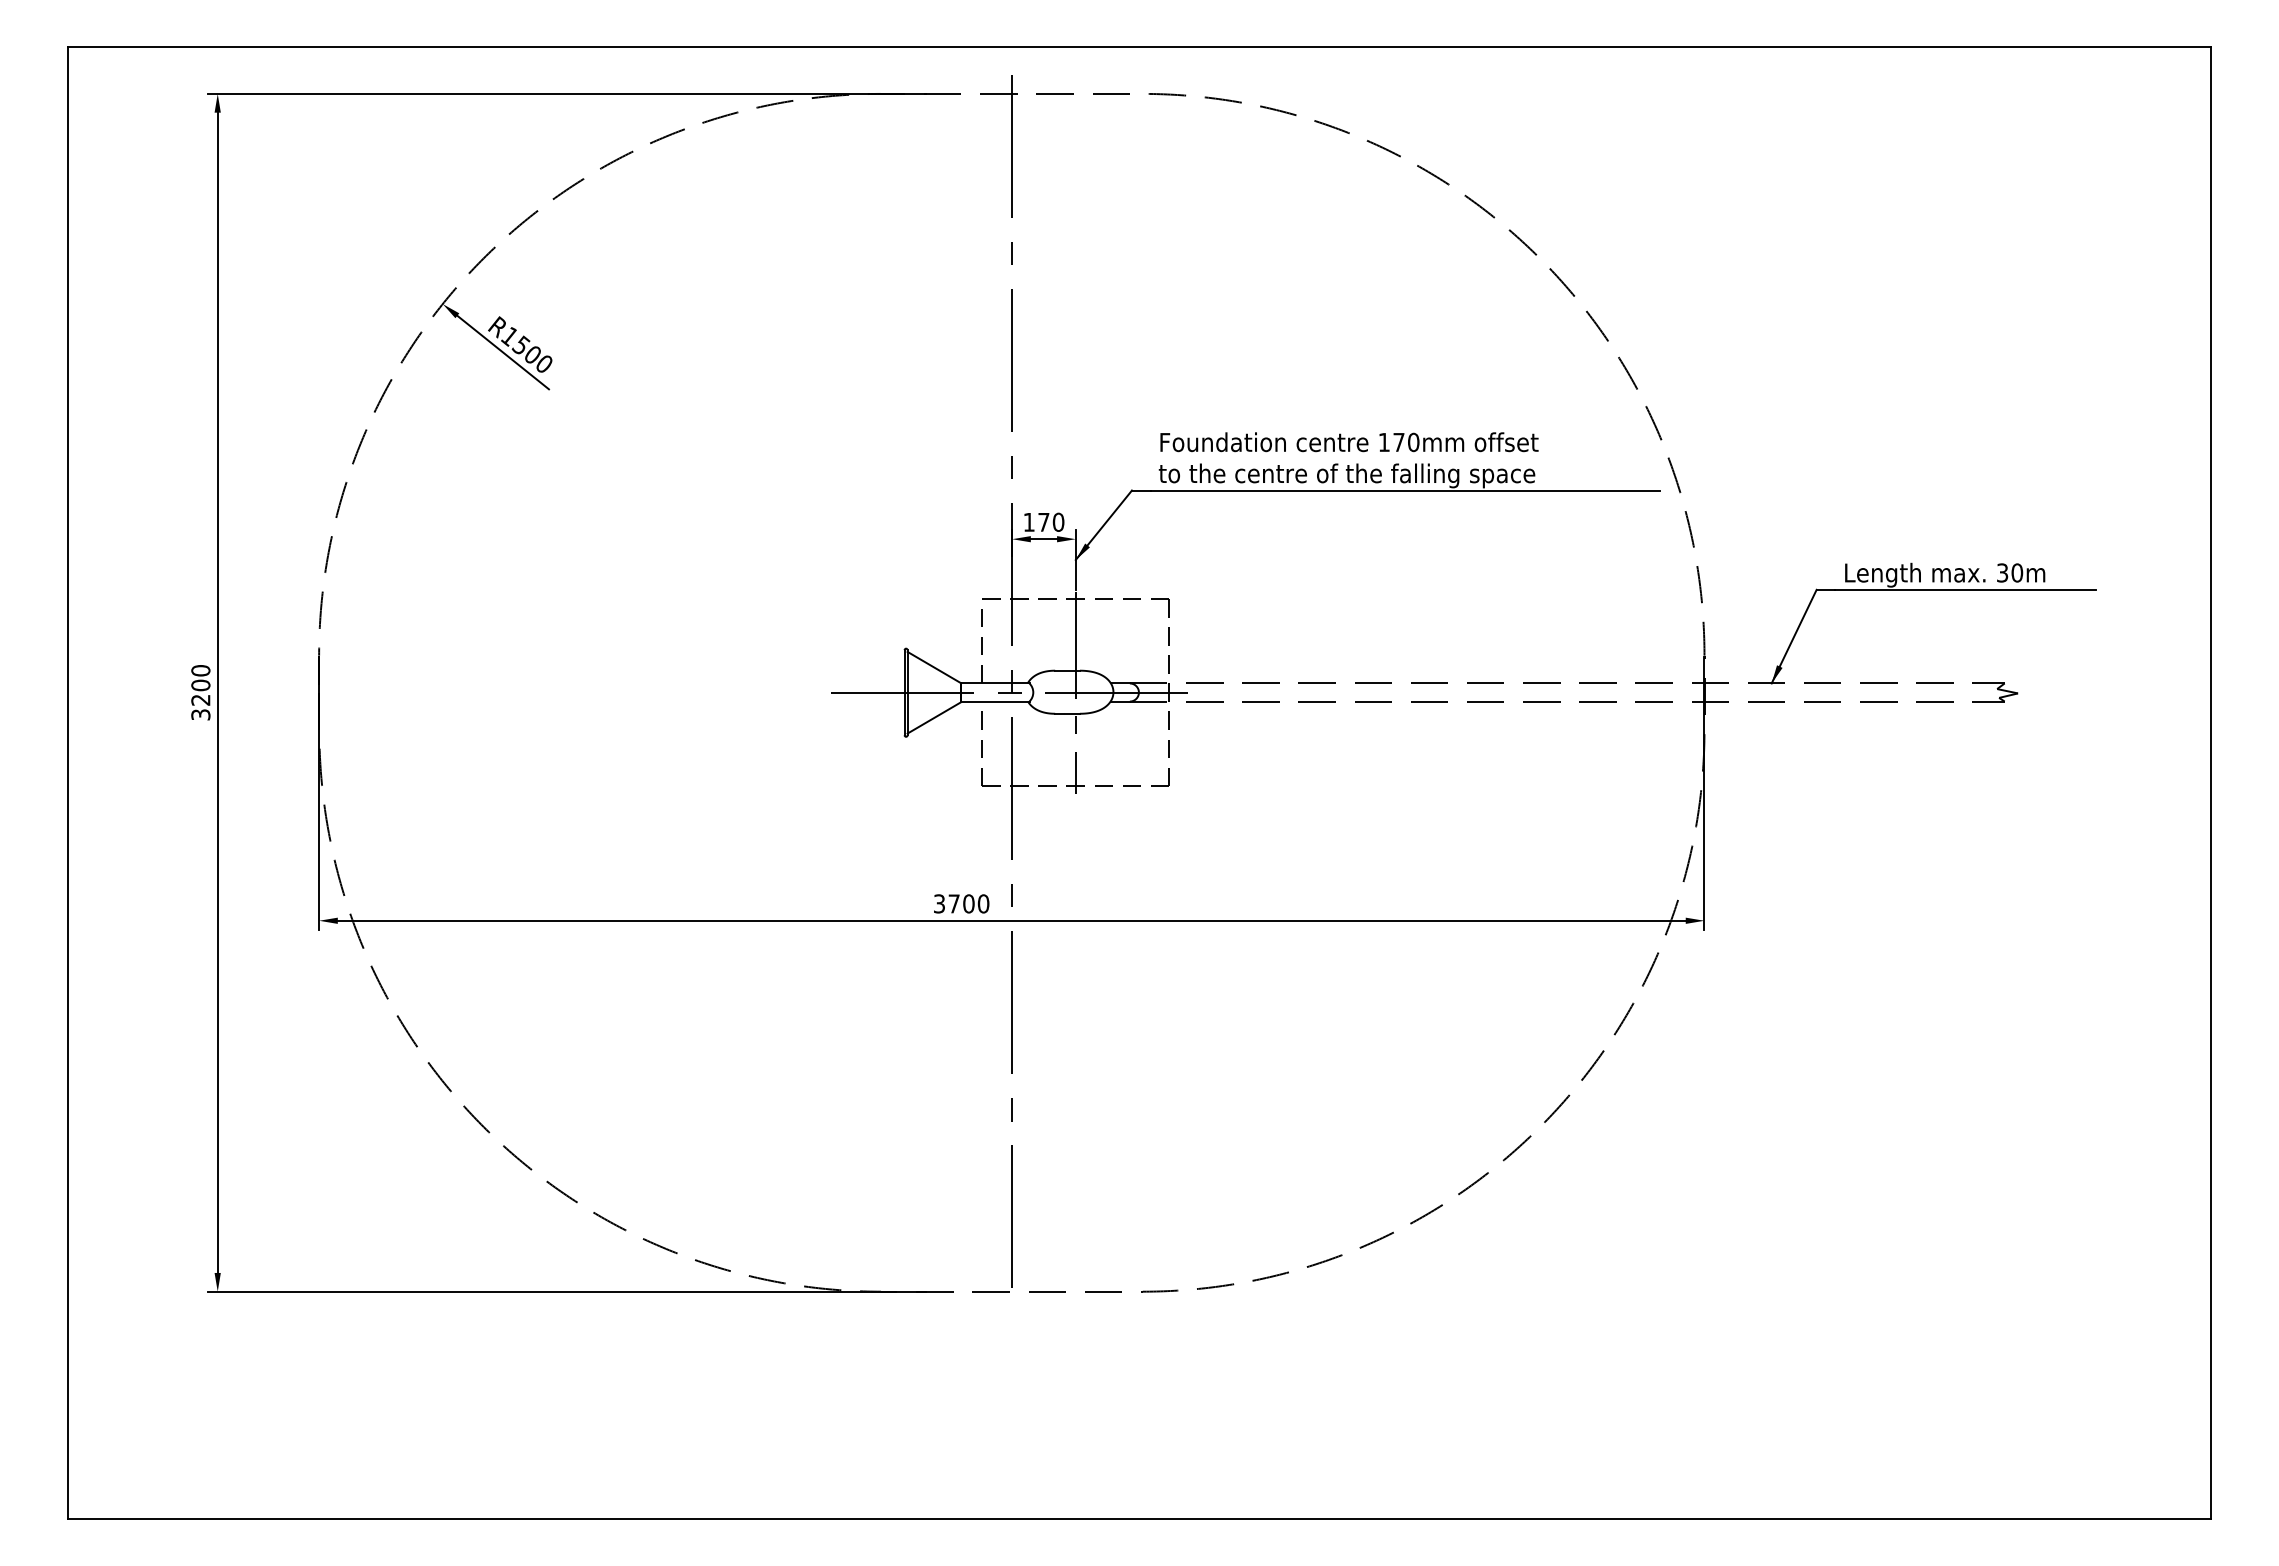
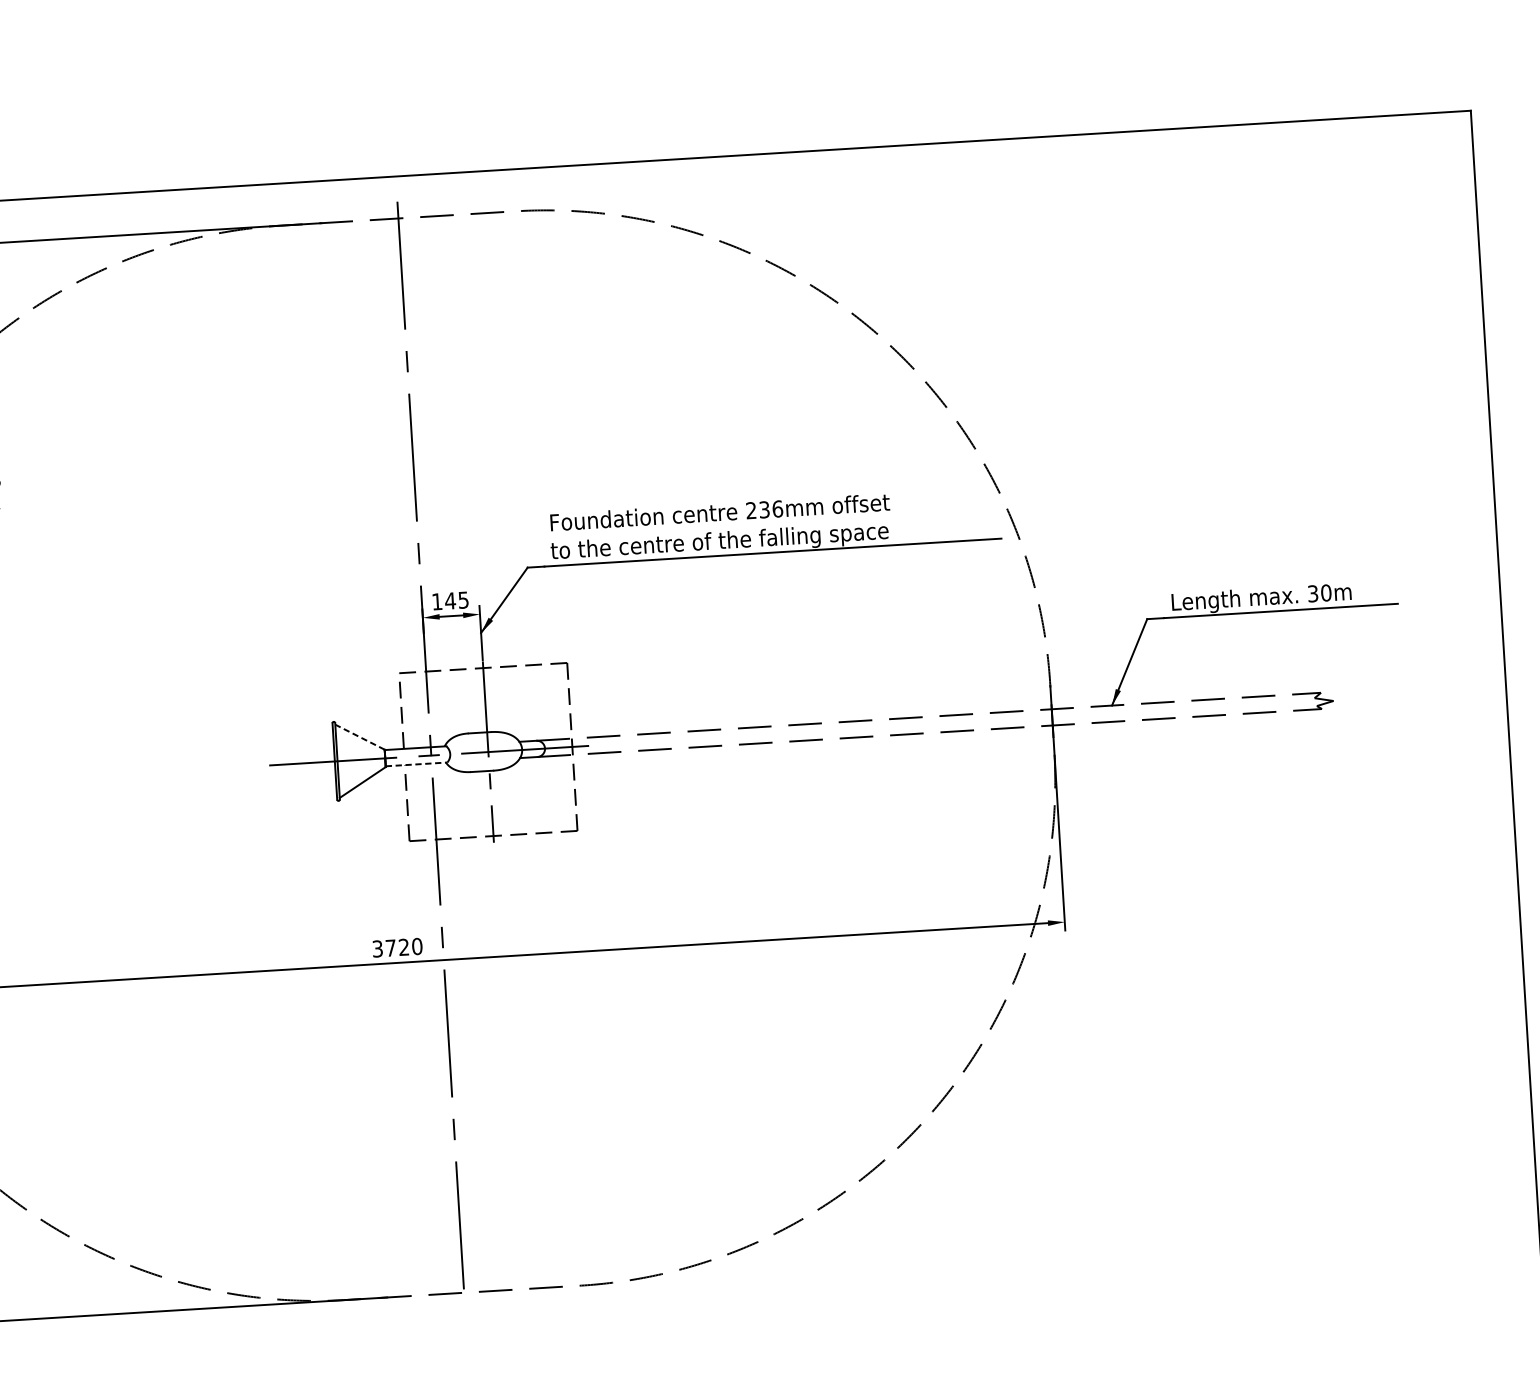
text: (1398, 442) -> (764, 509), 170mm -> 236mm
text: (1050, 521) -> (456, 599), 170 -> 145
line: (934, 667) -> (360, 737), solid -> dashed
line: (995, 701) -> (416, 764), solid -> dashed
text: (968, 903) -> (403, 946), 3700 -> 3720

